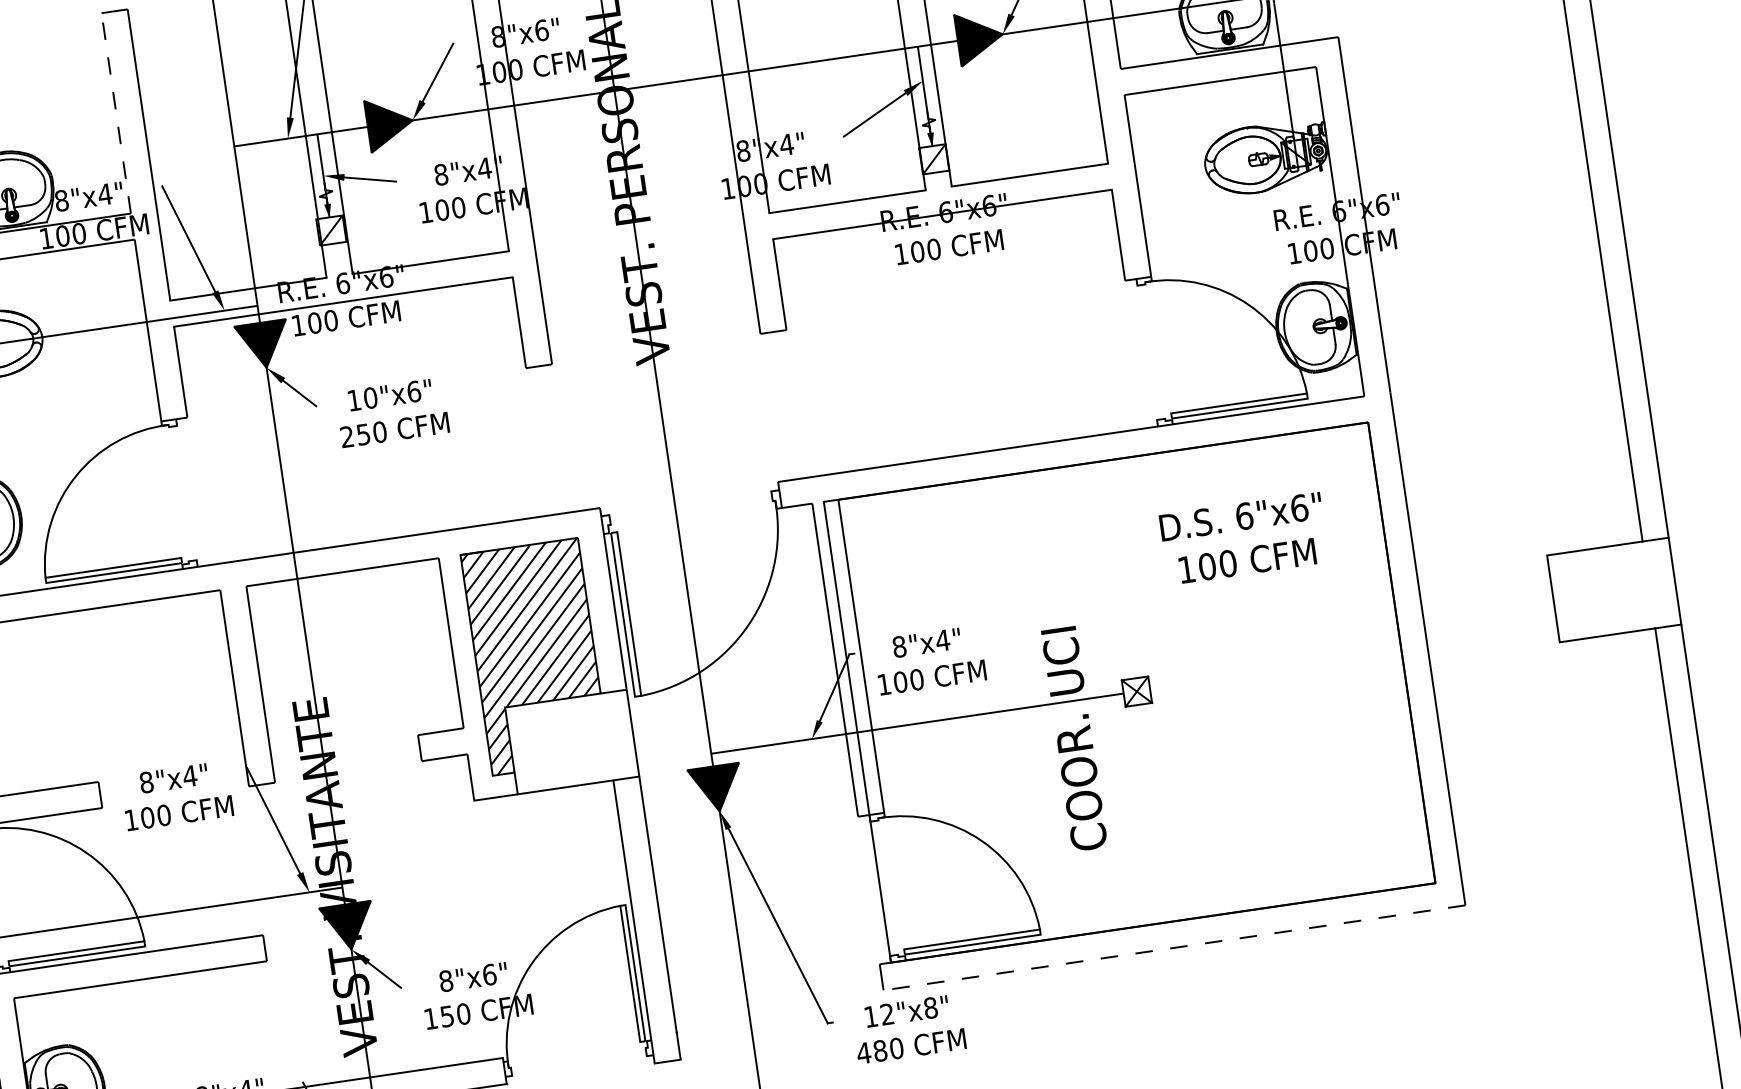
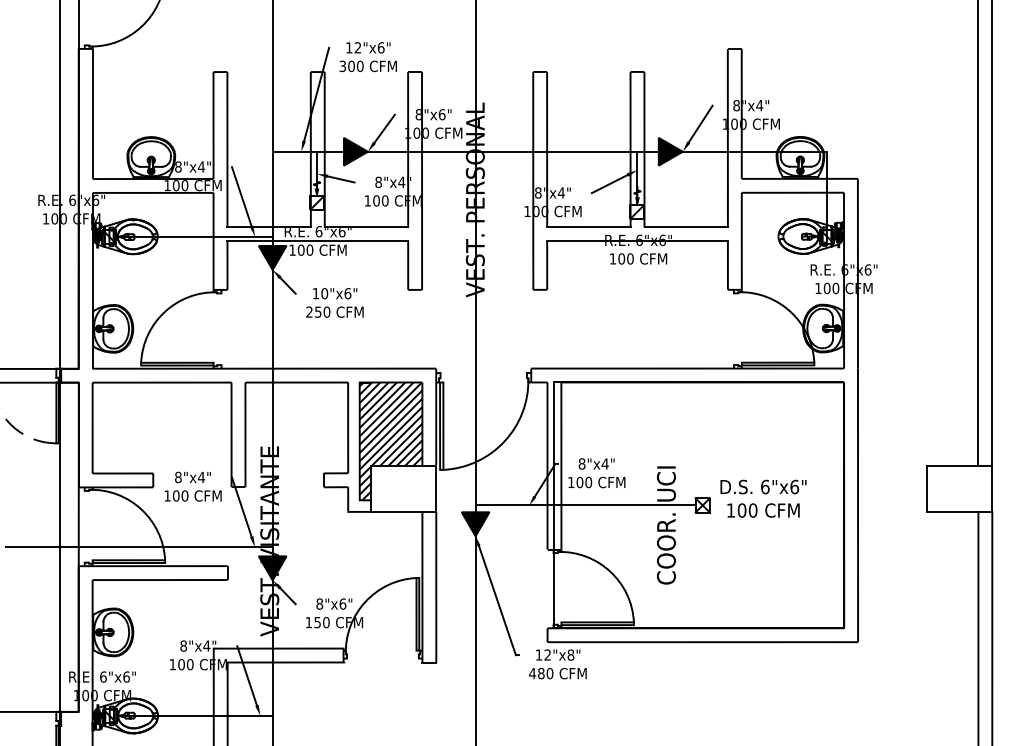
line: (116, 113) -> (213, 125), dashed -> solid
text: (1244, 538) -> (763, 498), moved
line: (1173, 948) -> (702, 642), dashed -> solid

